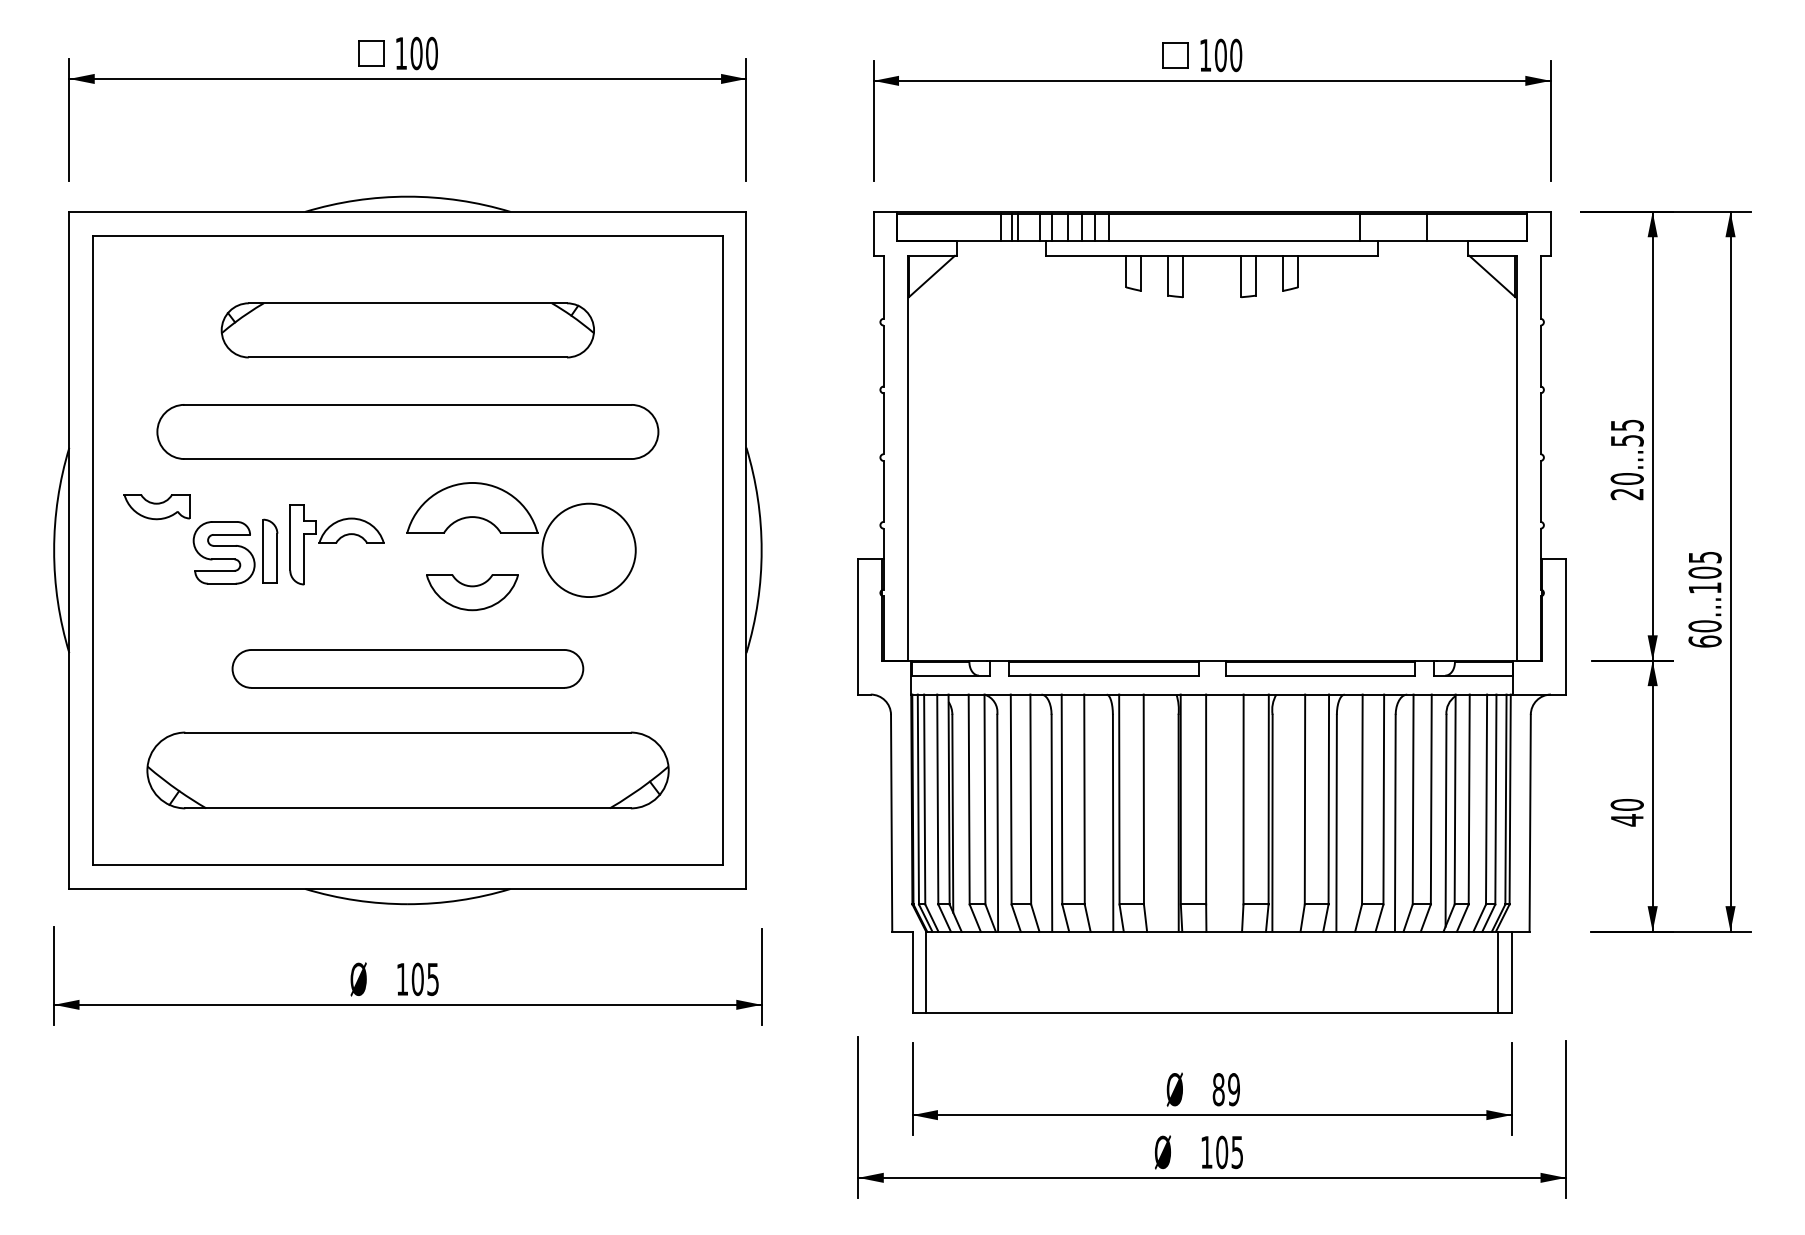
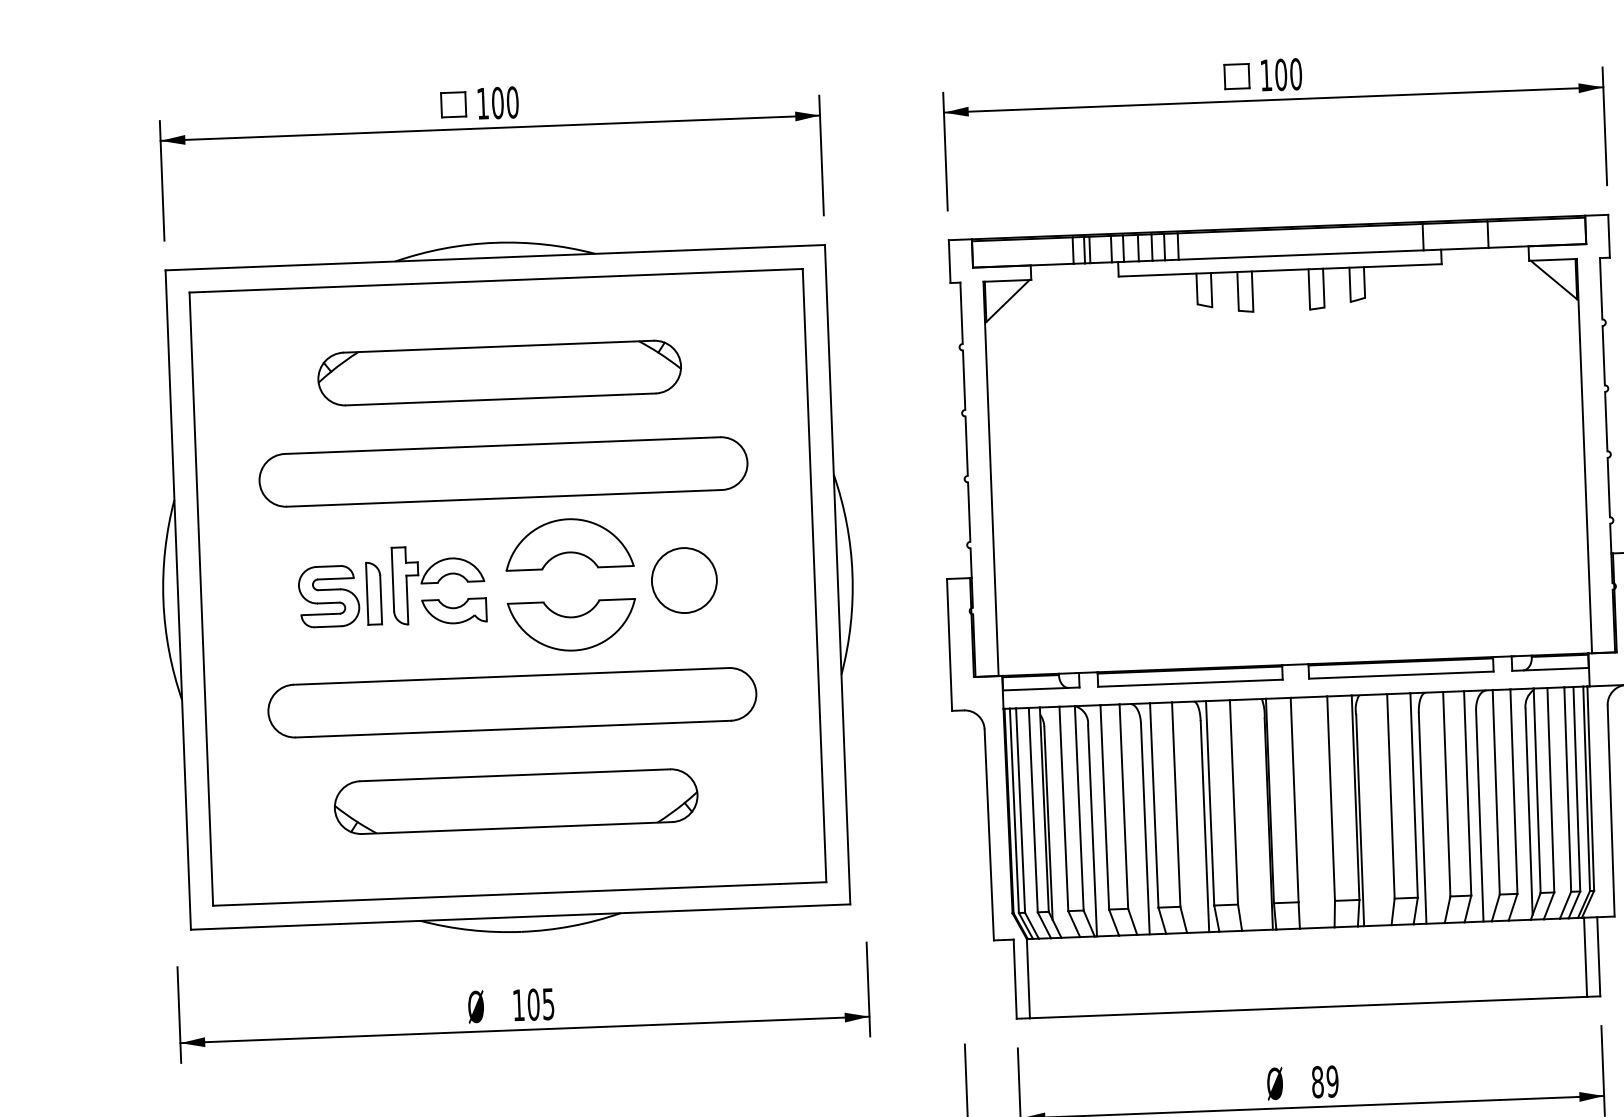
part: (156, 507) -> (453, 611), moved
circle: (588, 550) -> (683, 580), size x0.71
part: (472, 592) -> (572, 625), size x1.43
part: (407, 668) -> (511, 702), size x1.43
part: (407, 770) -> (515, 801), size x0.71

